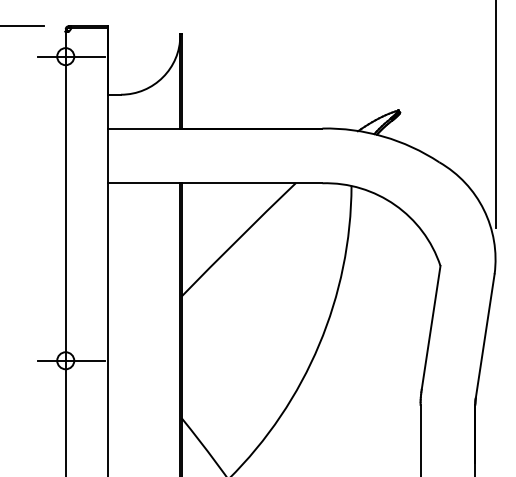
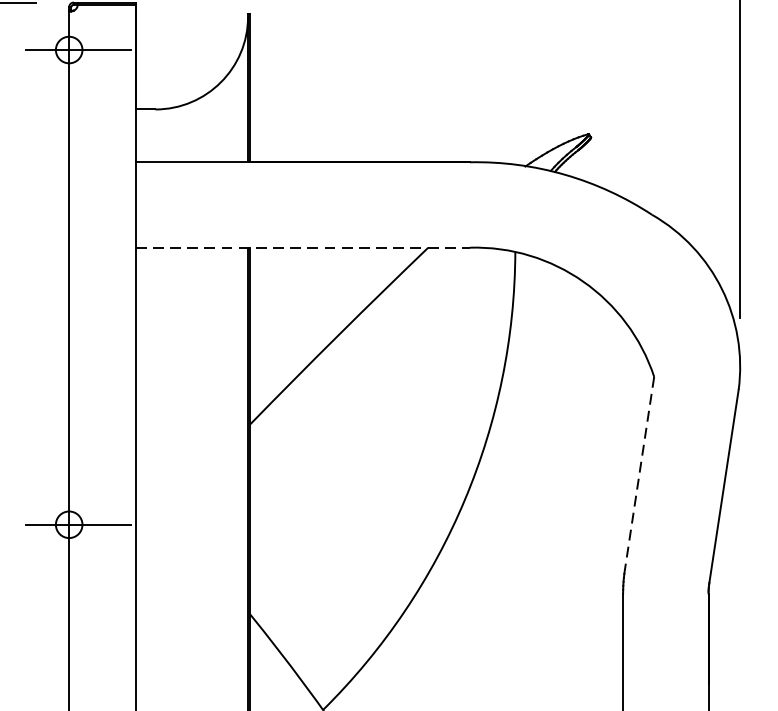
line: (215, 183) -> (302, 248), solid -> dashed
line: (431, 327) -> (640, 472), solid -> dashed

